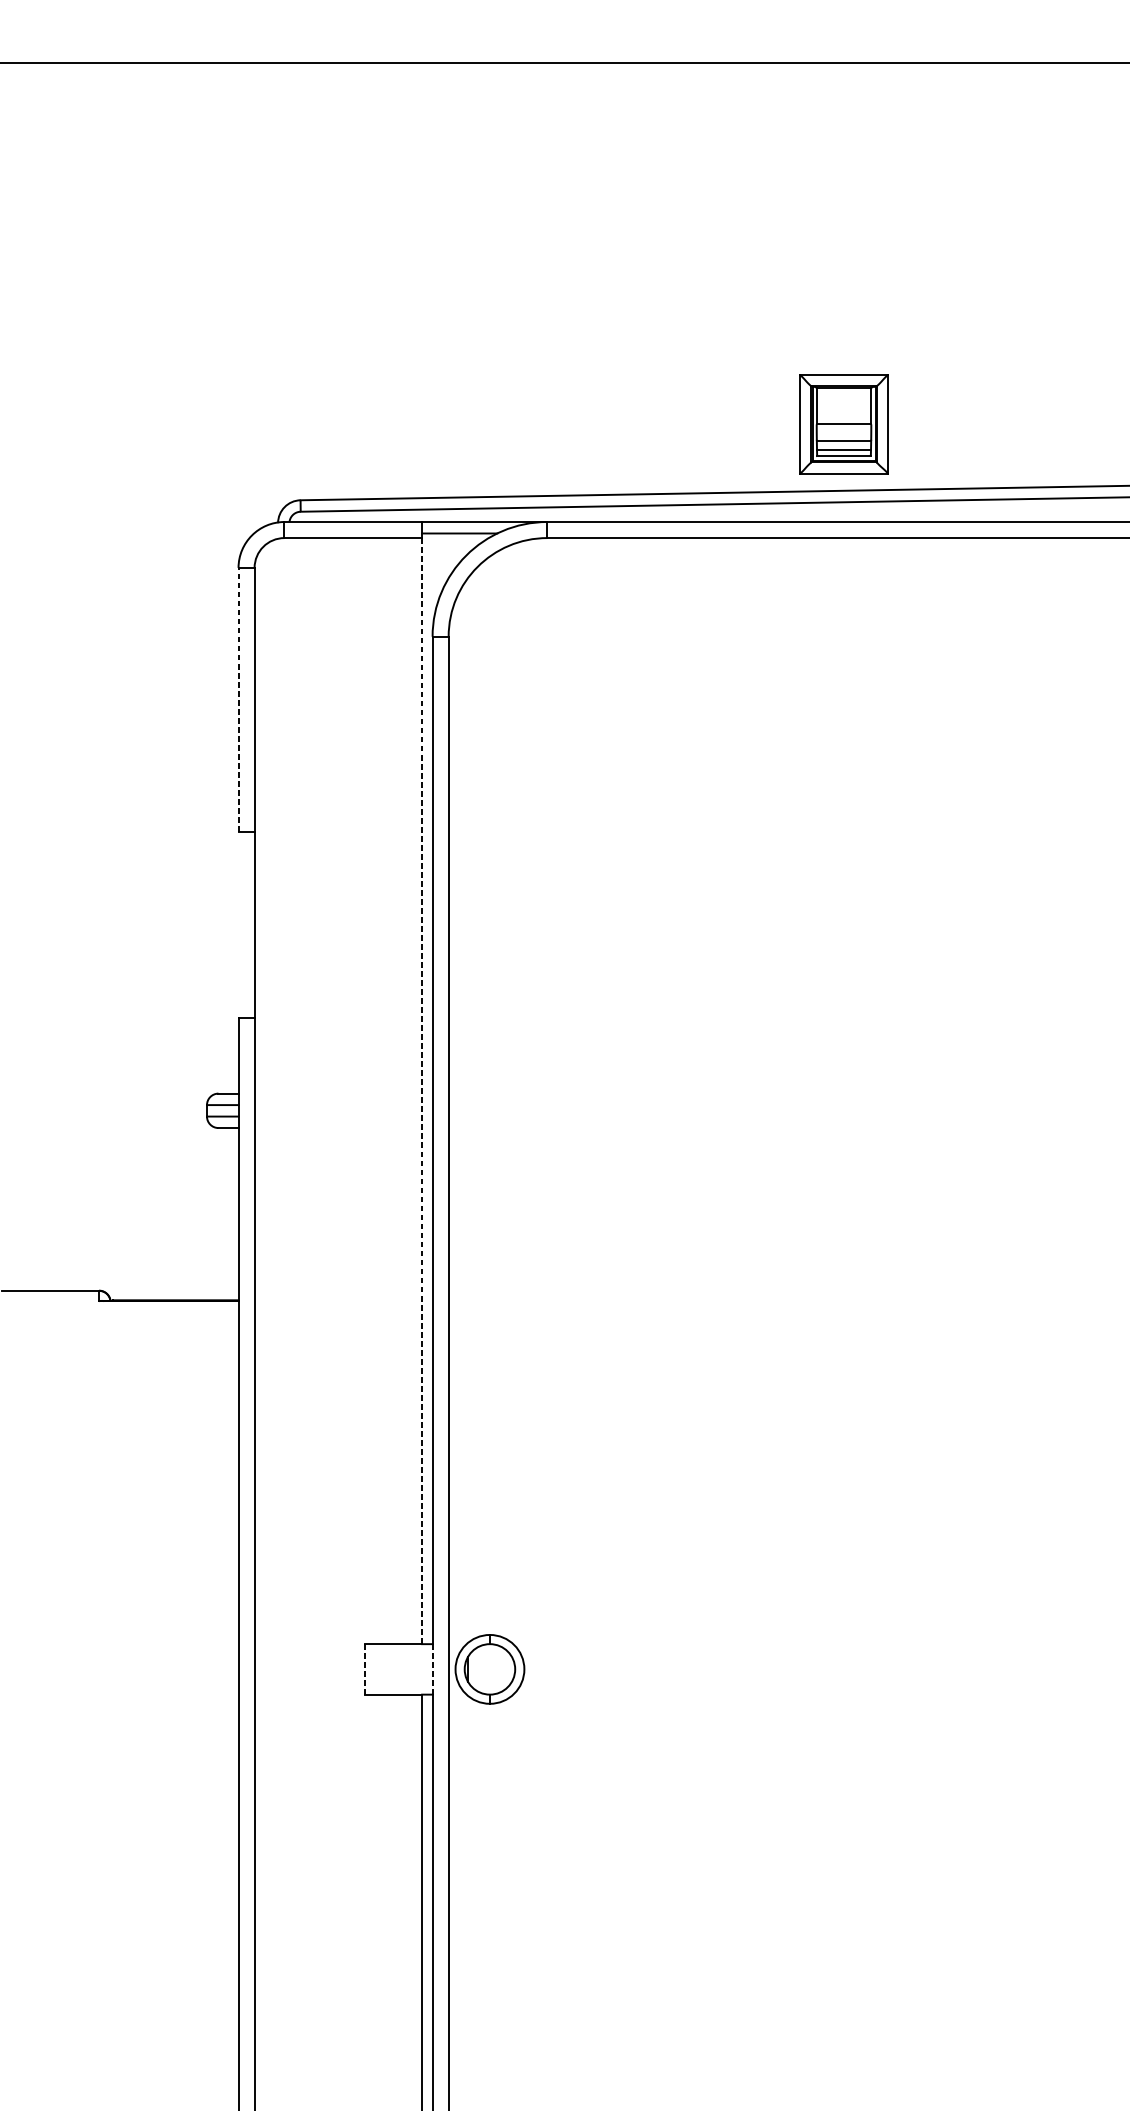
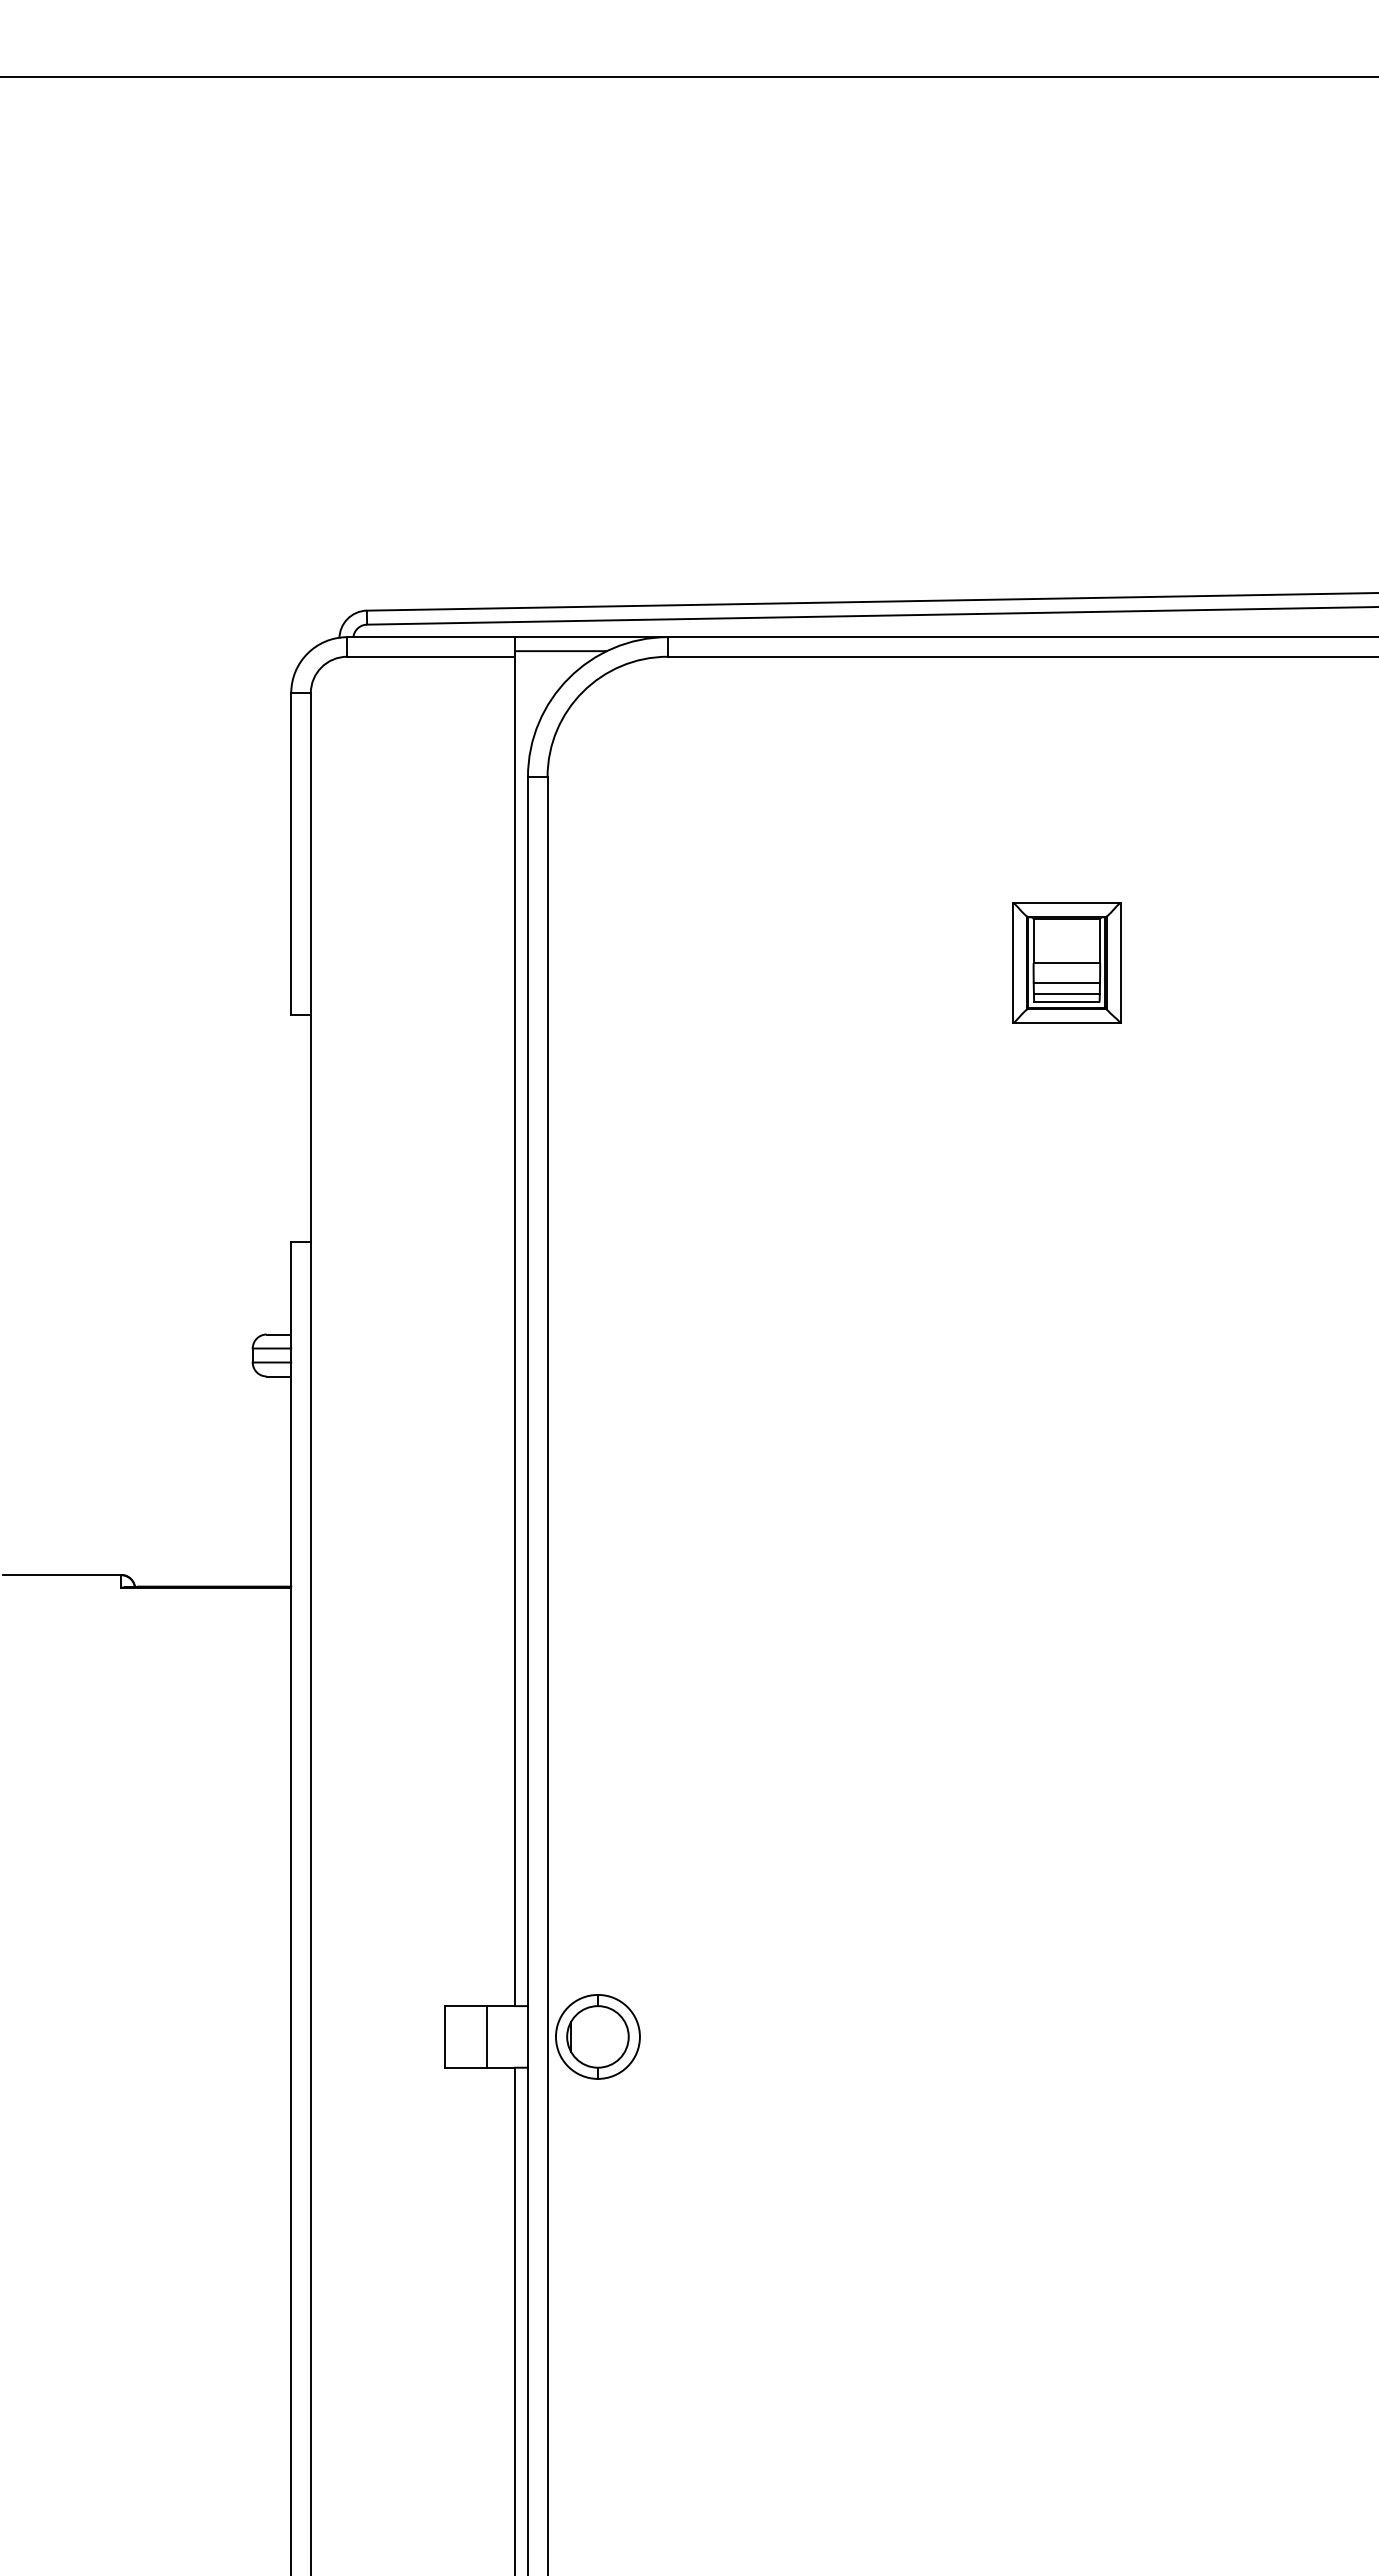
part: (843, 423) -> (1066, 962), moved
line: (238, 700) -> (291, 854), dashed -> solid
line: (422, 1091) -> (515, 1331), dashed -> solid
line: (364, 1669) -> (445, 2036), dashed -> solid
line: (399, 1669) -> (487, 2036), added
line: (433, 1669) -> (528, 2036), dashed -> solid

